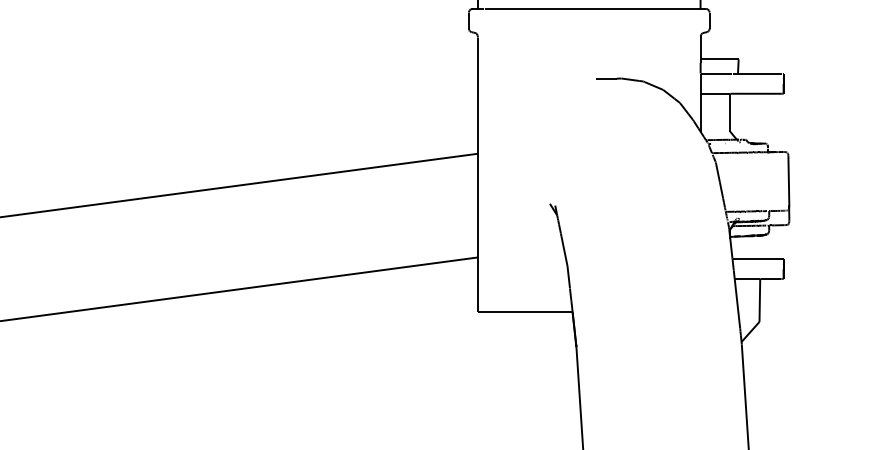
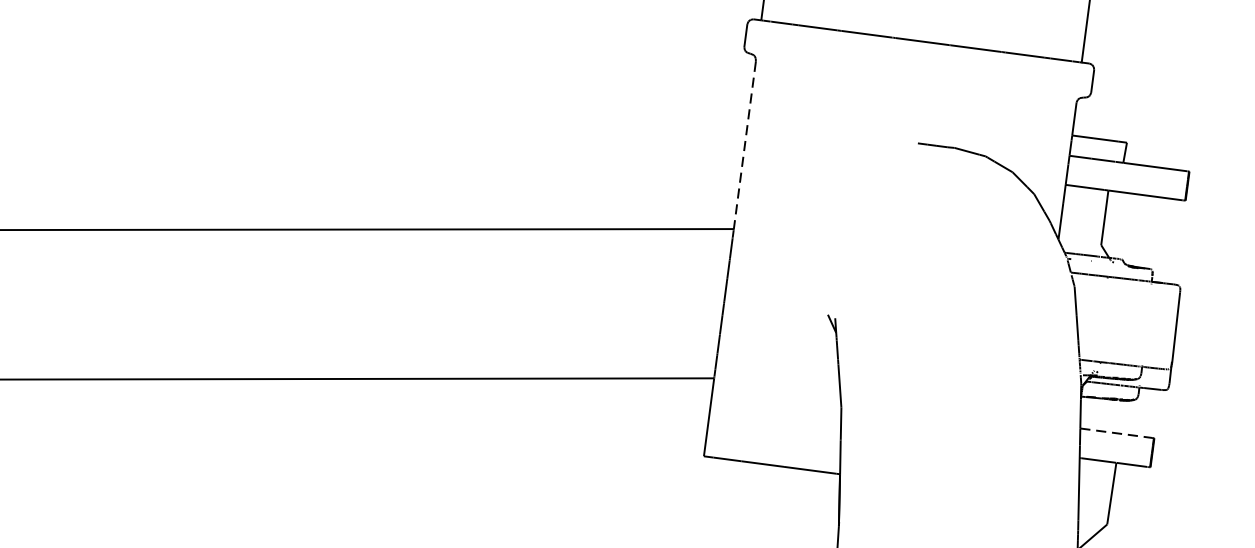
line: (478, 96) -> (745, 146), solid -> dashed
line: (757, 258) -> (1116, 432), solid -> dashed

